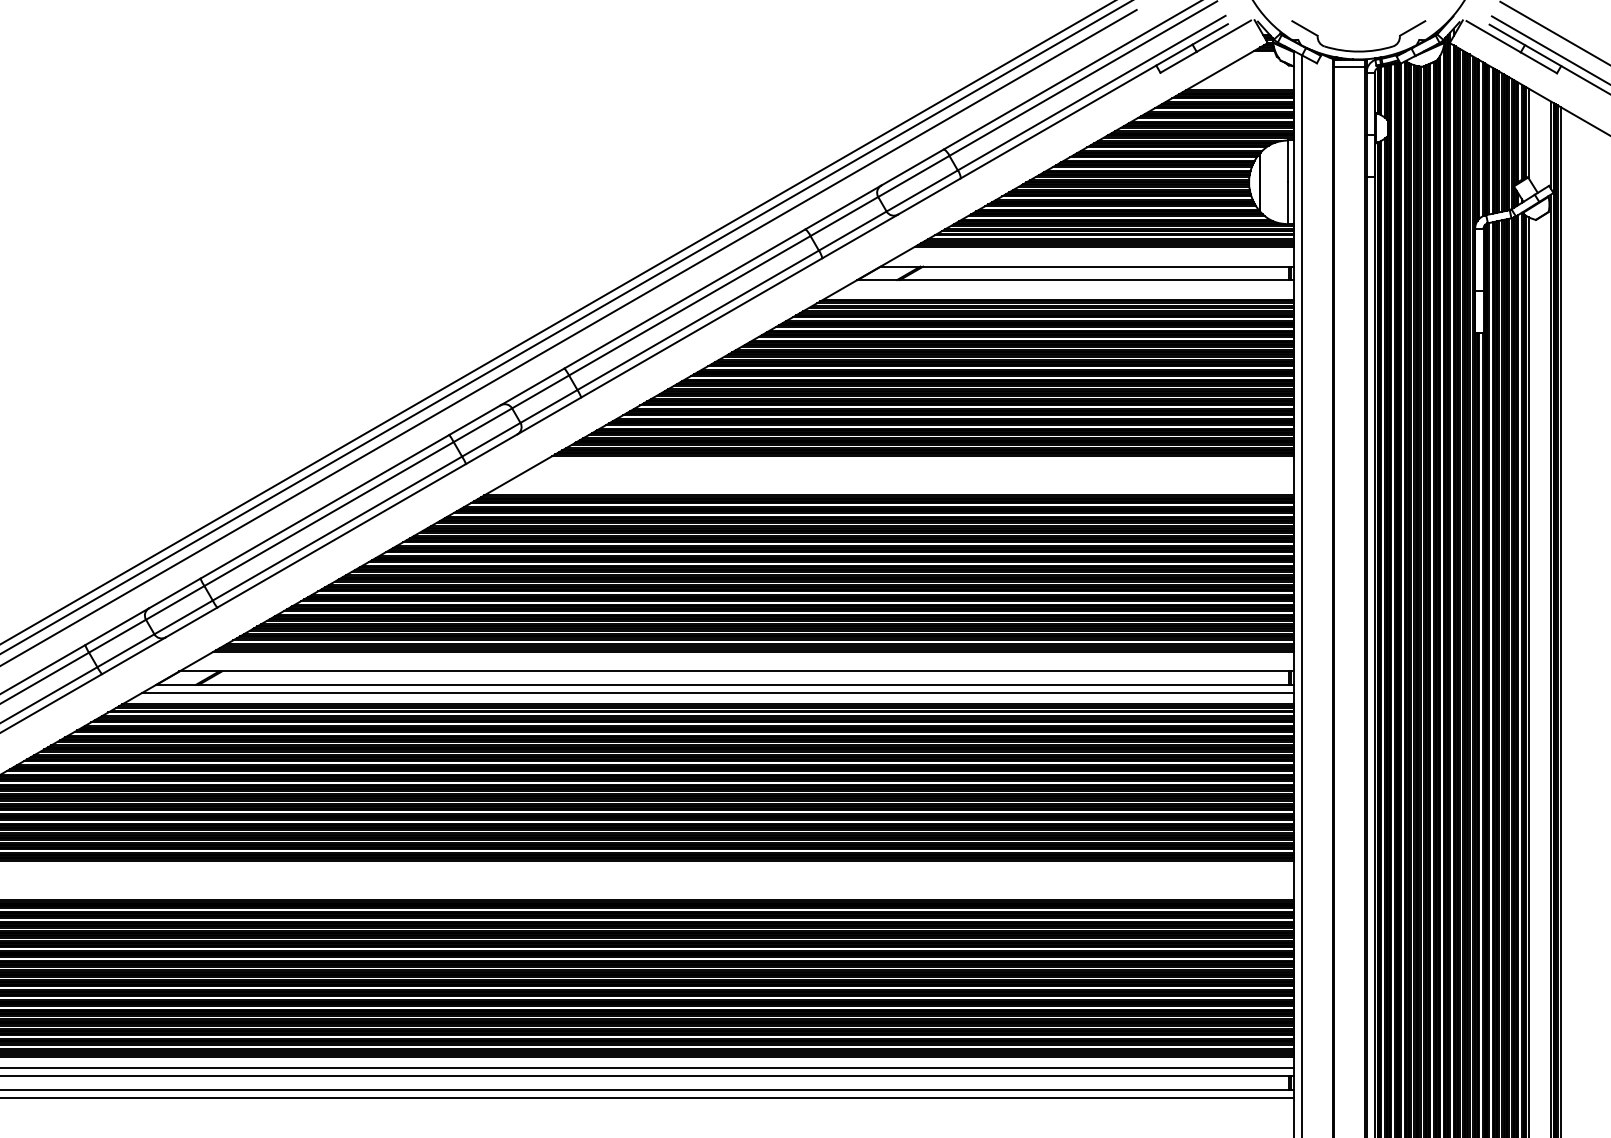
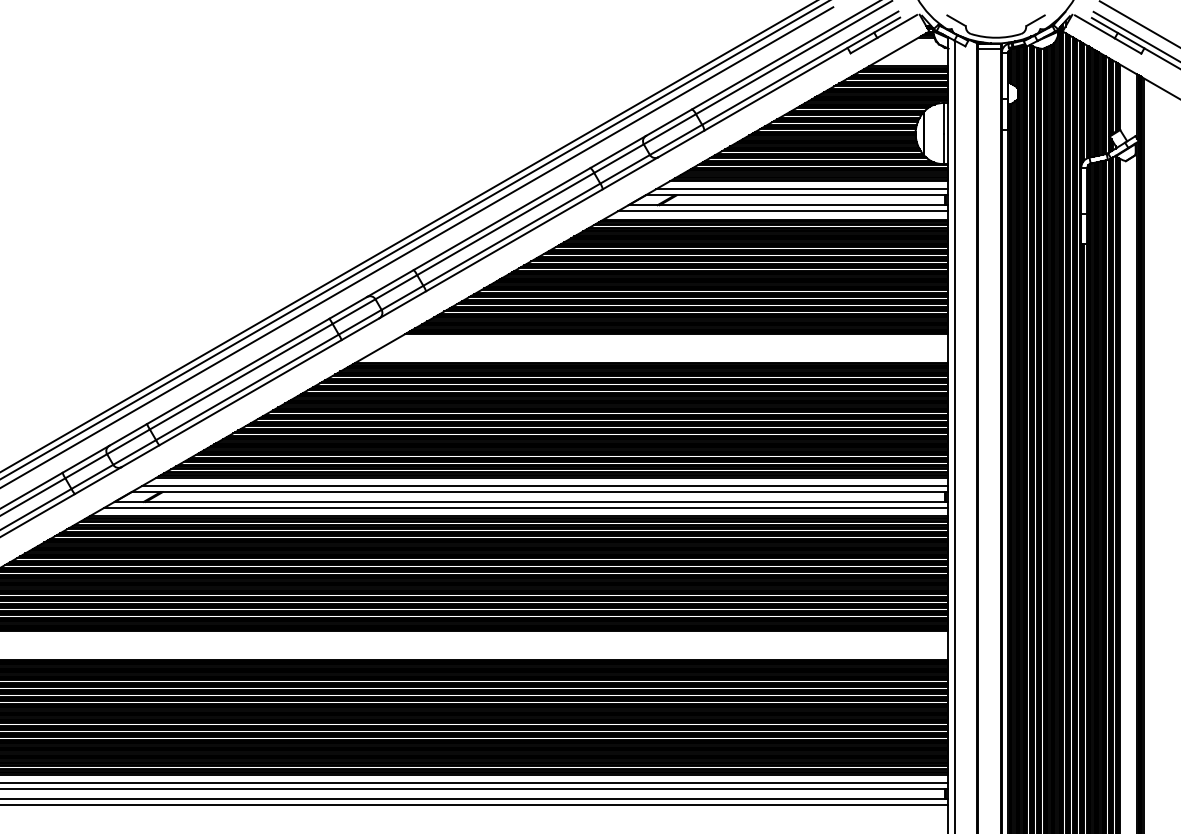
line: (1094, 258) -> (802, 189), added
line: (1067, 288) -> (782, 211), added
line: (744, 662) -> (545, 485), added

